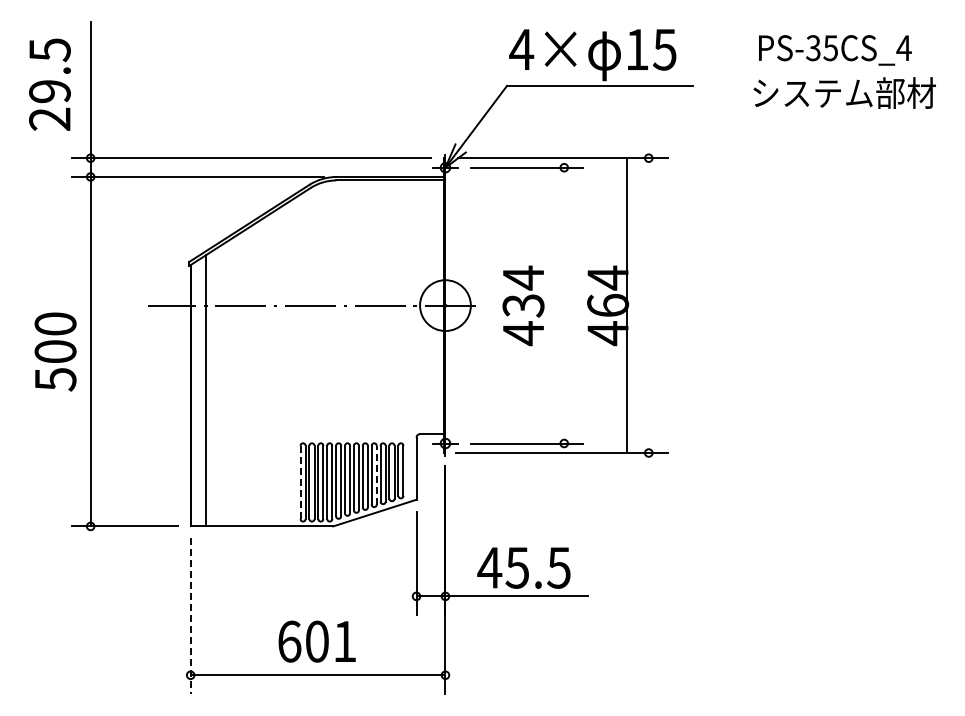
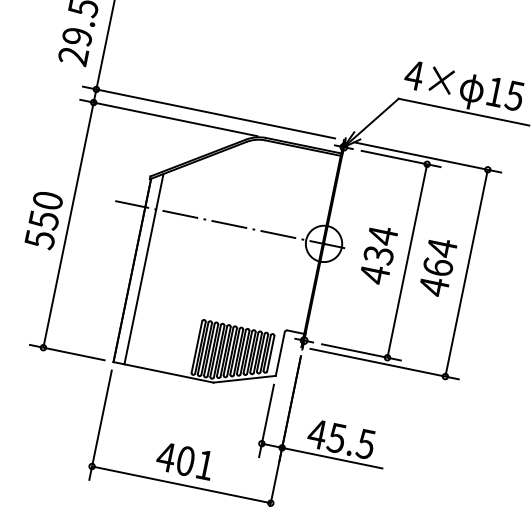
line: (564, 305) -> (407, 260), added
line: (626, 305) -> (466, 273), moved
text: (55, 351) -> (43, 219), 500 -> 550
line: (376, 474) -> (251, 352), dashed -> solid
line: (300, 482) -> (196, 347), dashed -> solid
line: (190, 616) -> (100, 425), dashed -> solid
text: (288, 641) -> (165, 456), 601 -> 401

